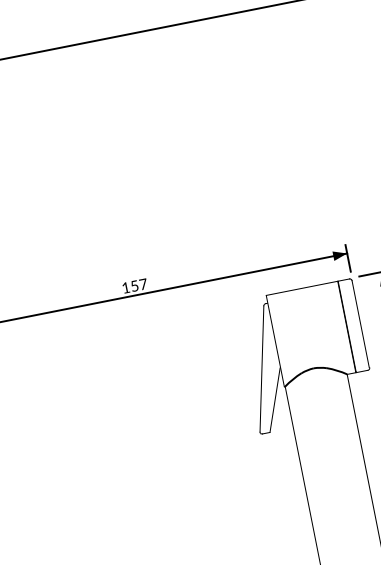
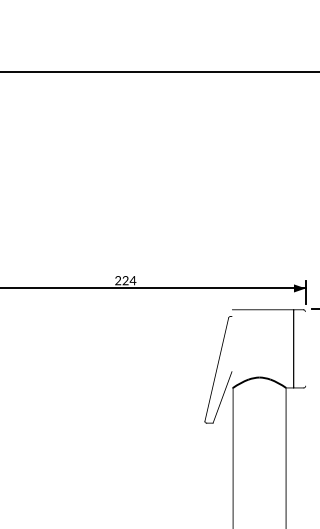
text: (134, 285) -> (125, 280), 157 -> 224
fill: (359, 324) -> (304, 348), removed
fill: (274, 340) -> (231, 348), removed

